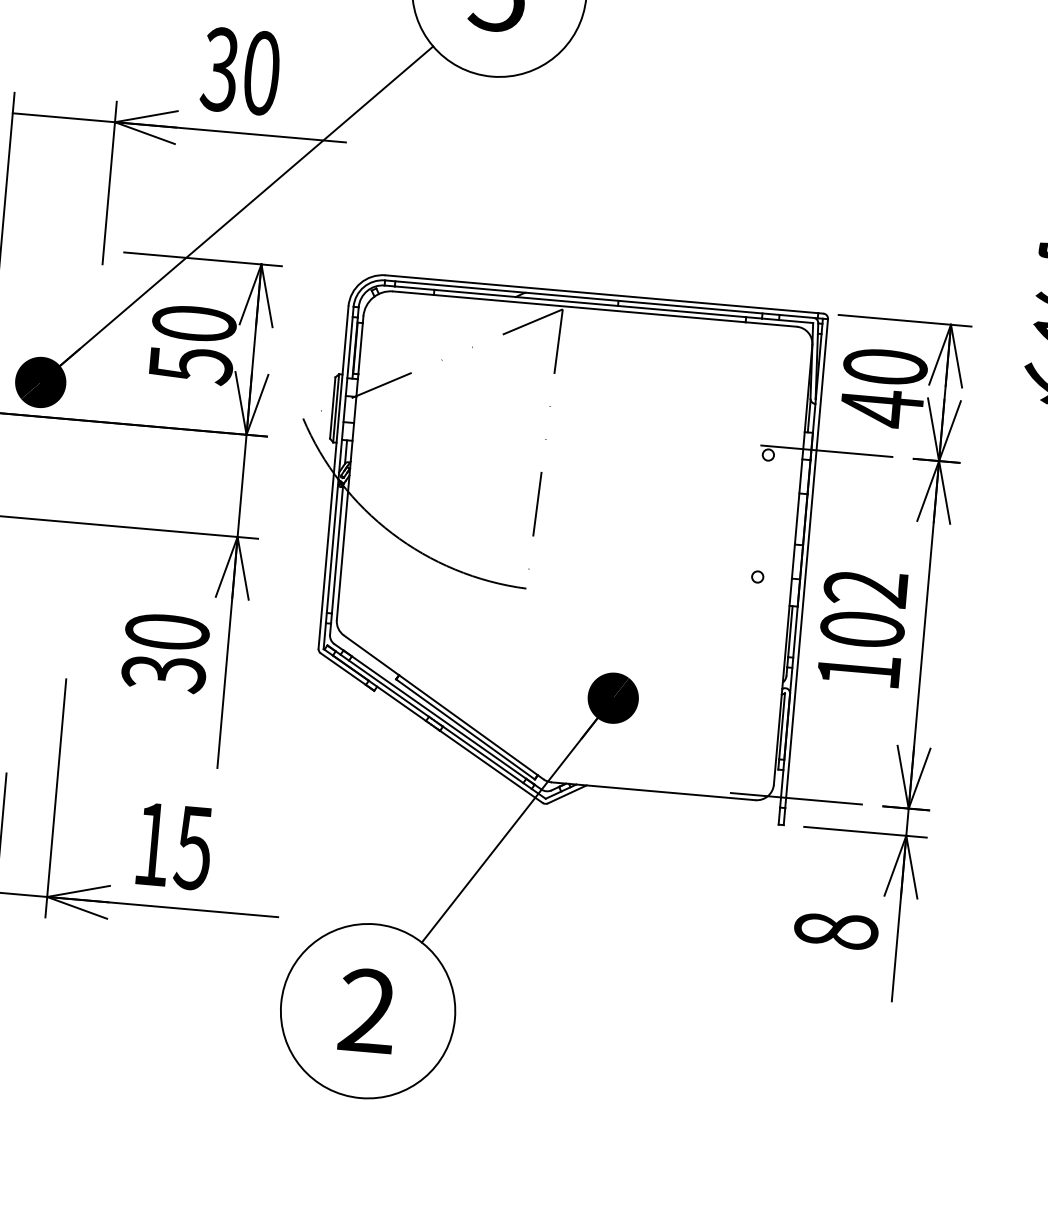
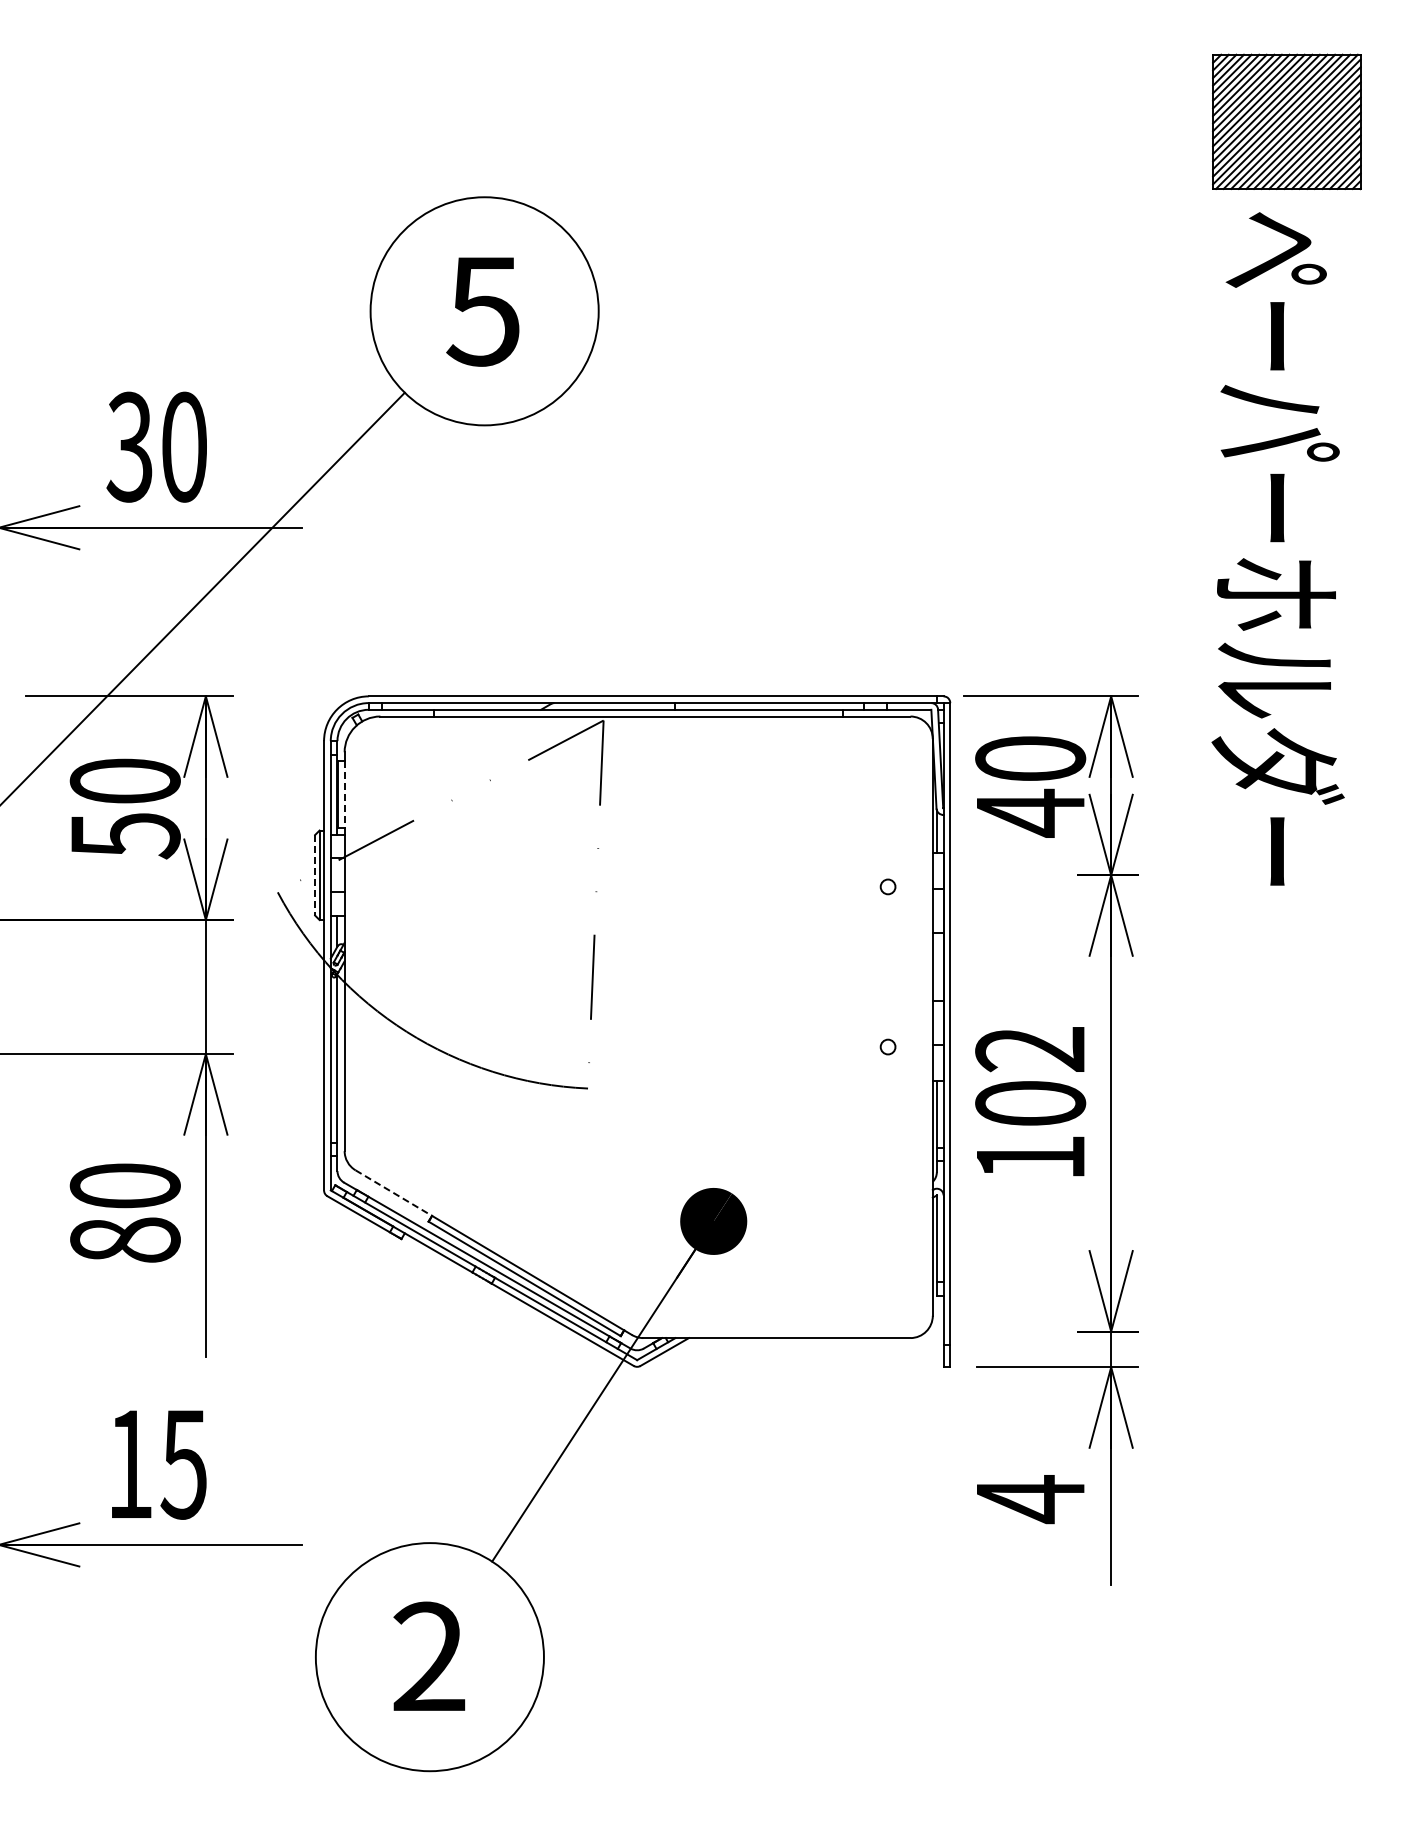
line: (360, 348) -> (344, 794), solid -> dashed
line: (333, 408) -> (315, 875), solid -> dashed
line: (826, 451) -> (963, 875), removed
line: (371, 655) -> (393, 1193), solid -> dashed
text: (163, 673) -> (124, 1240), 30 -> 80
line: (796, 798) -> (963, 1331), removed
text: (836, 931) -> (1030, 1499), 8 -> 4

